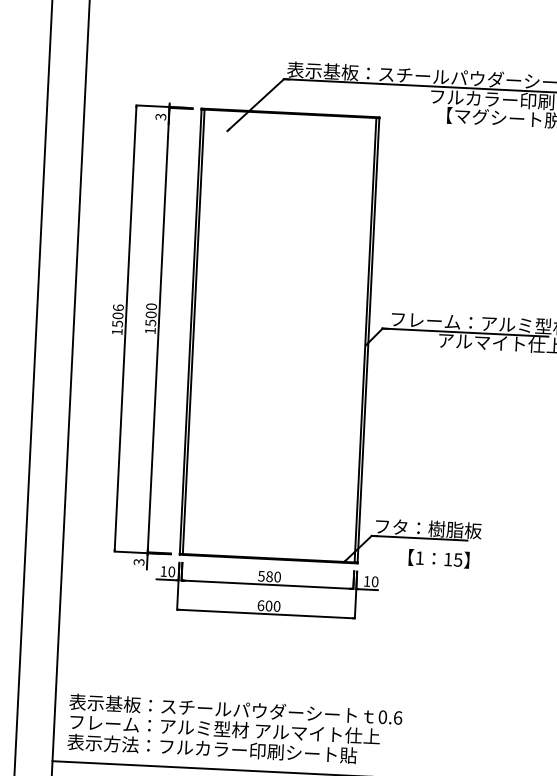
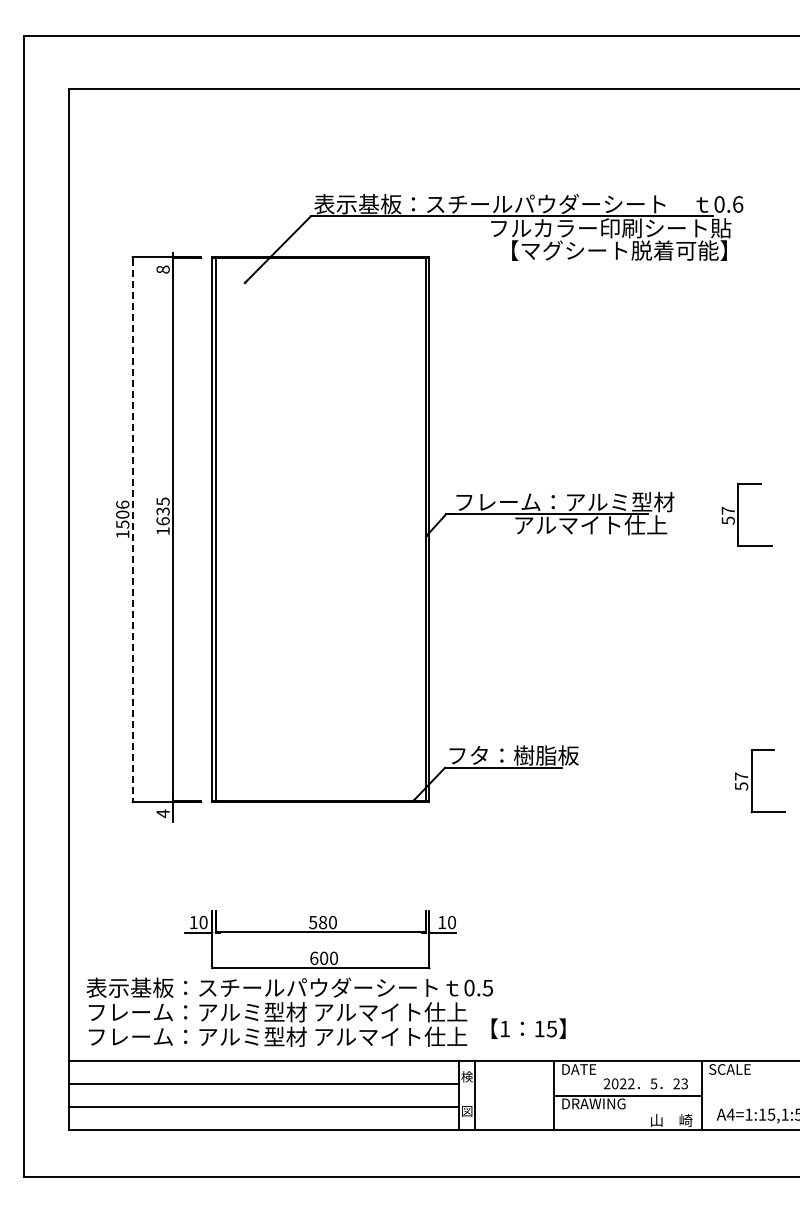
text: (160, 116) -> (162, 269), 3 -> 8
text: (150, 314) -> (162, 511), 1500 -> 1635
line: (125, 329) -> (132, 530), solid -> dashed
text: (439, 558) -> (528, 1028), moved
text: (138, 562) -> (162, 813), 3 -> 4
part: (267, 584) -> (320, 932), moved
text: (397, 717) -> (487, 987), 0.6 -> 0.5
text: (222, 749) -> (276, 1036), 表示方法：フルカラー印刷シート貼 -> フレーム：アルミ型材 アルマイト仕上

